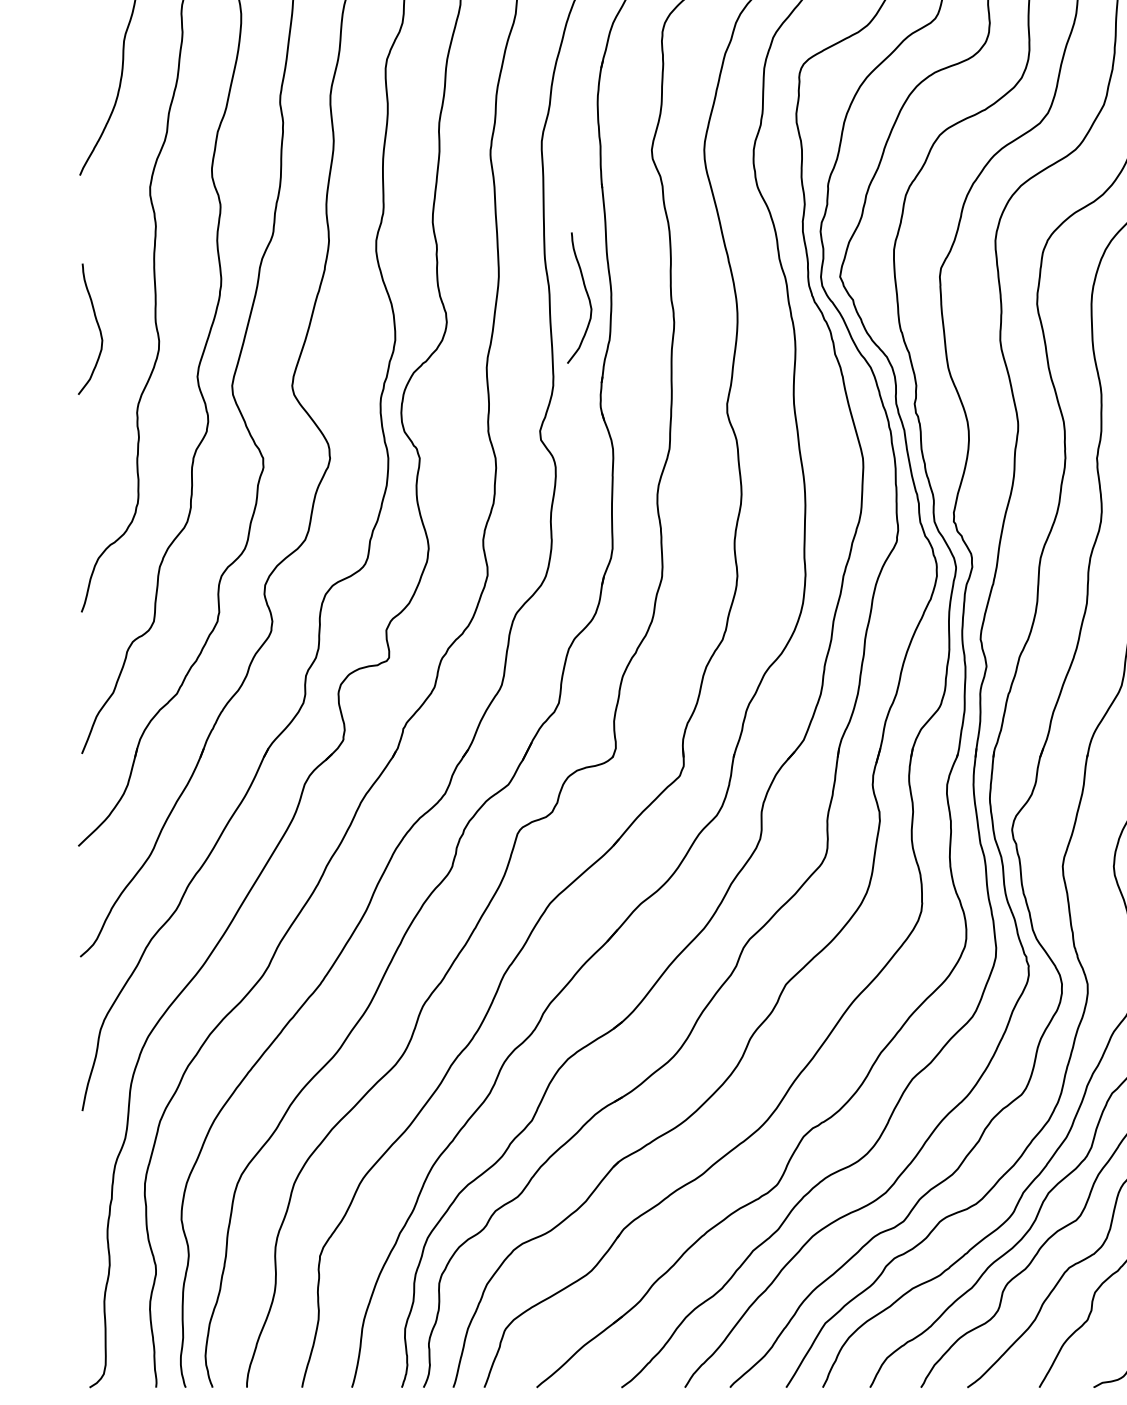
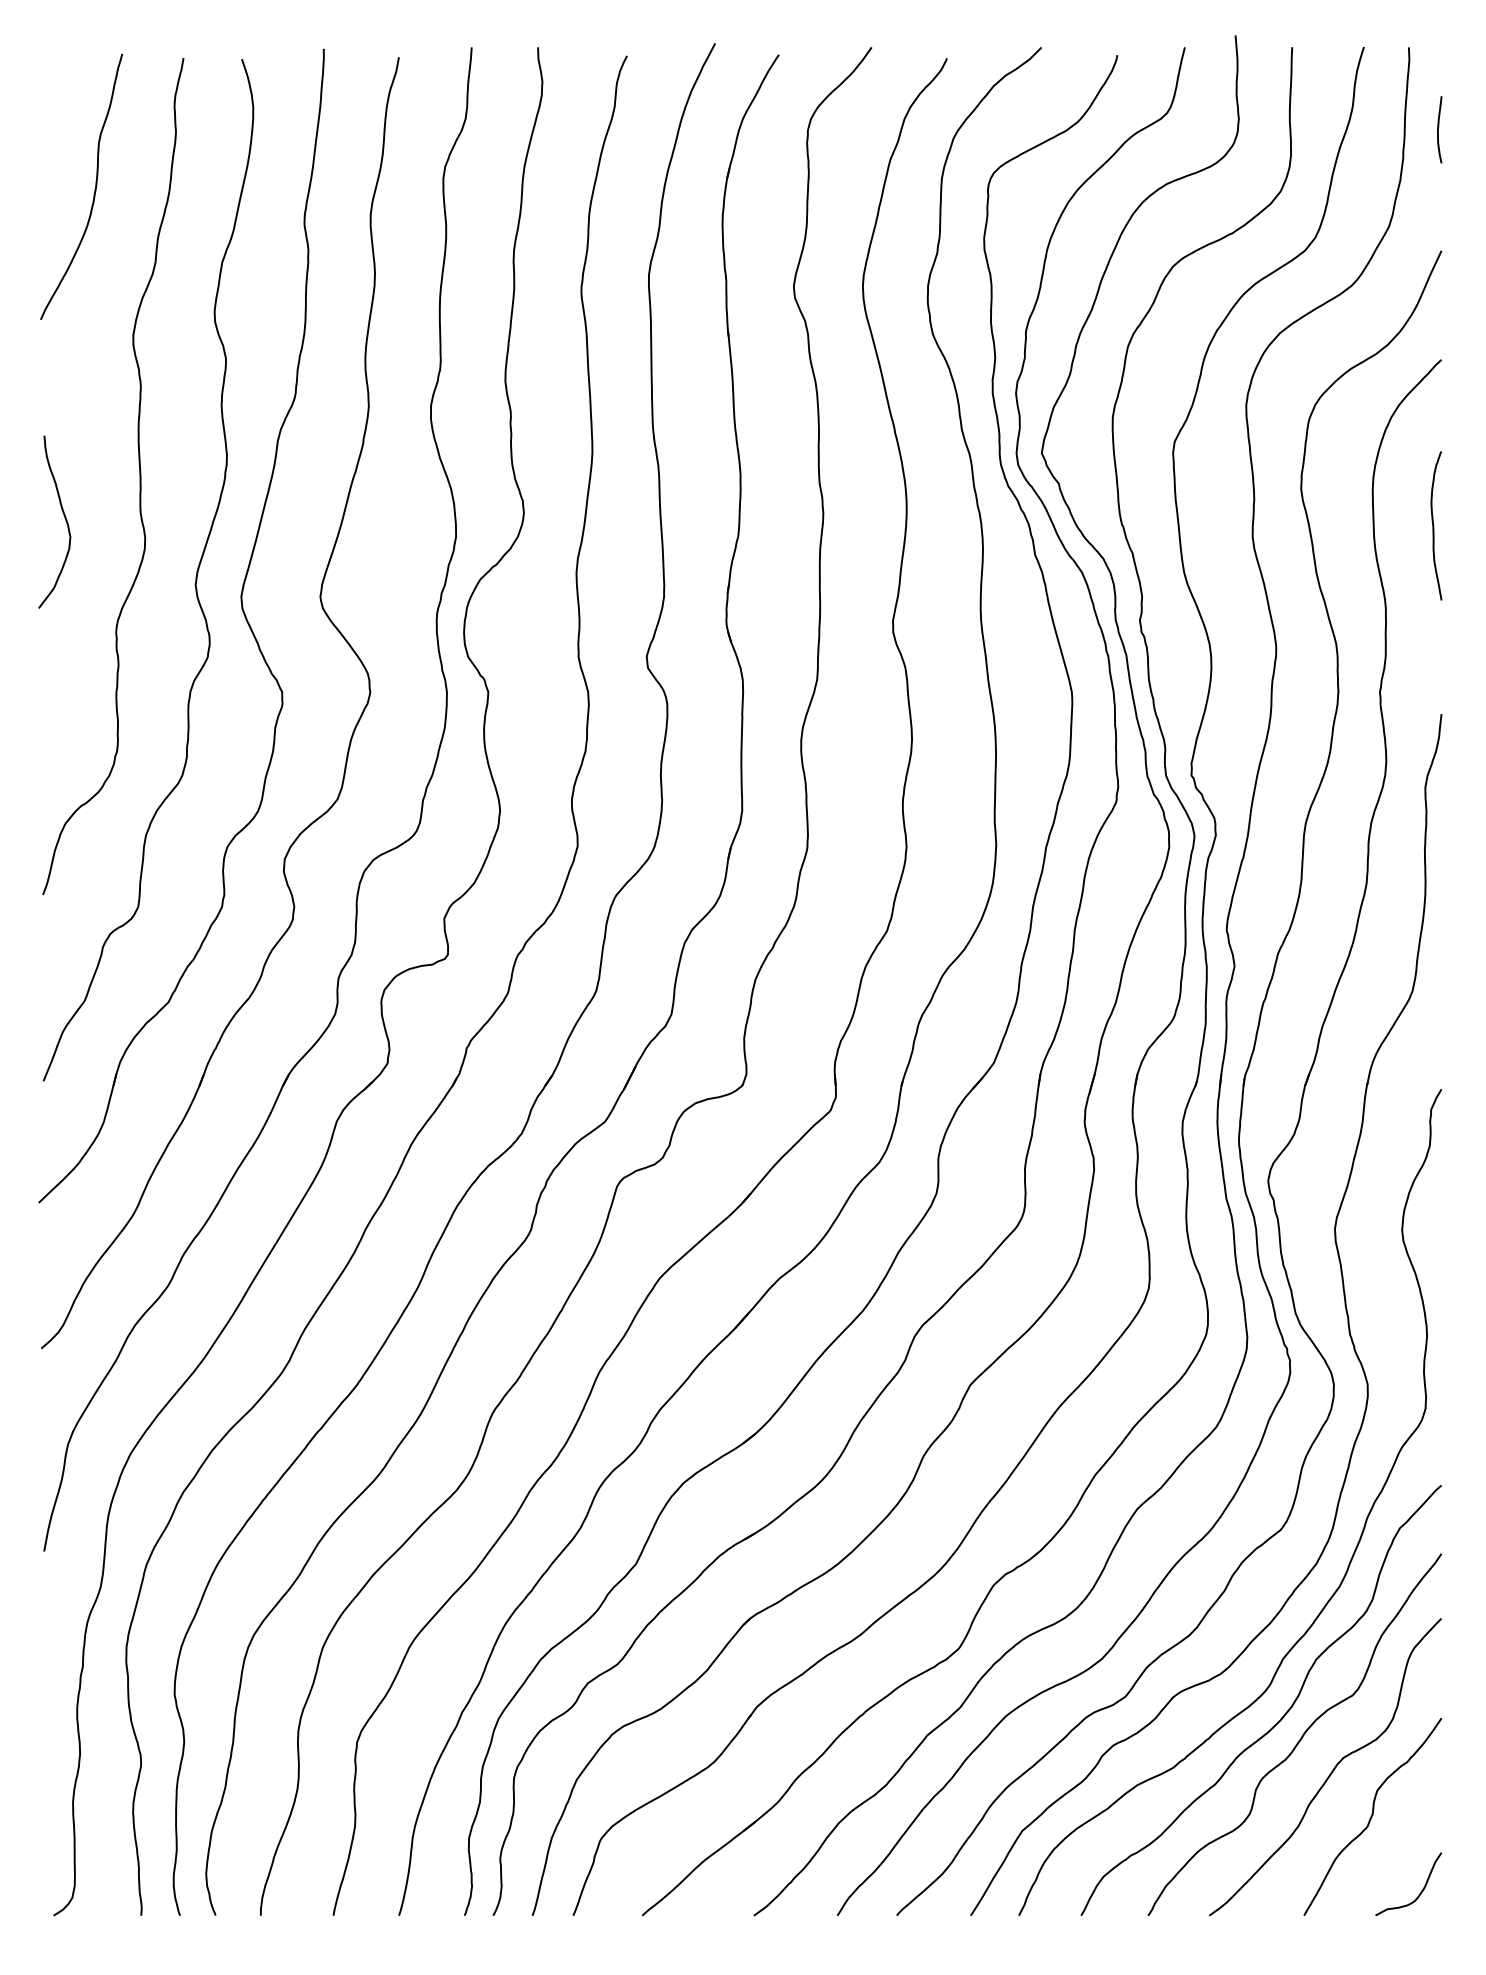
curve: (587, 295) -> (708, 477), removed

